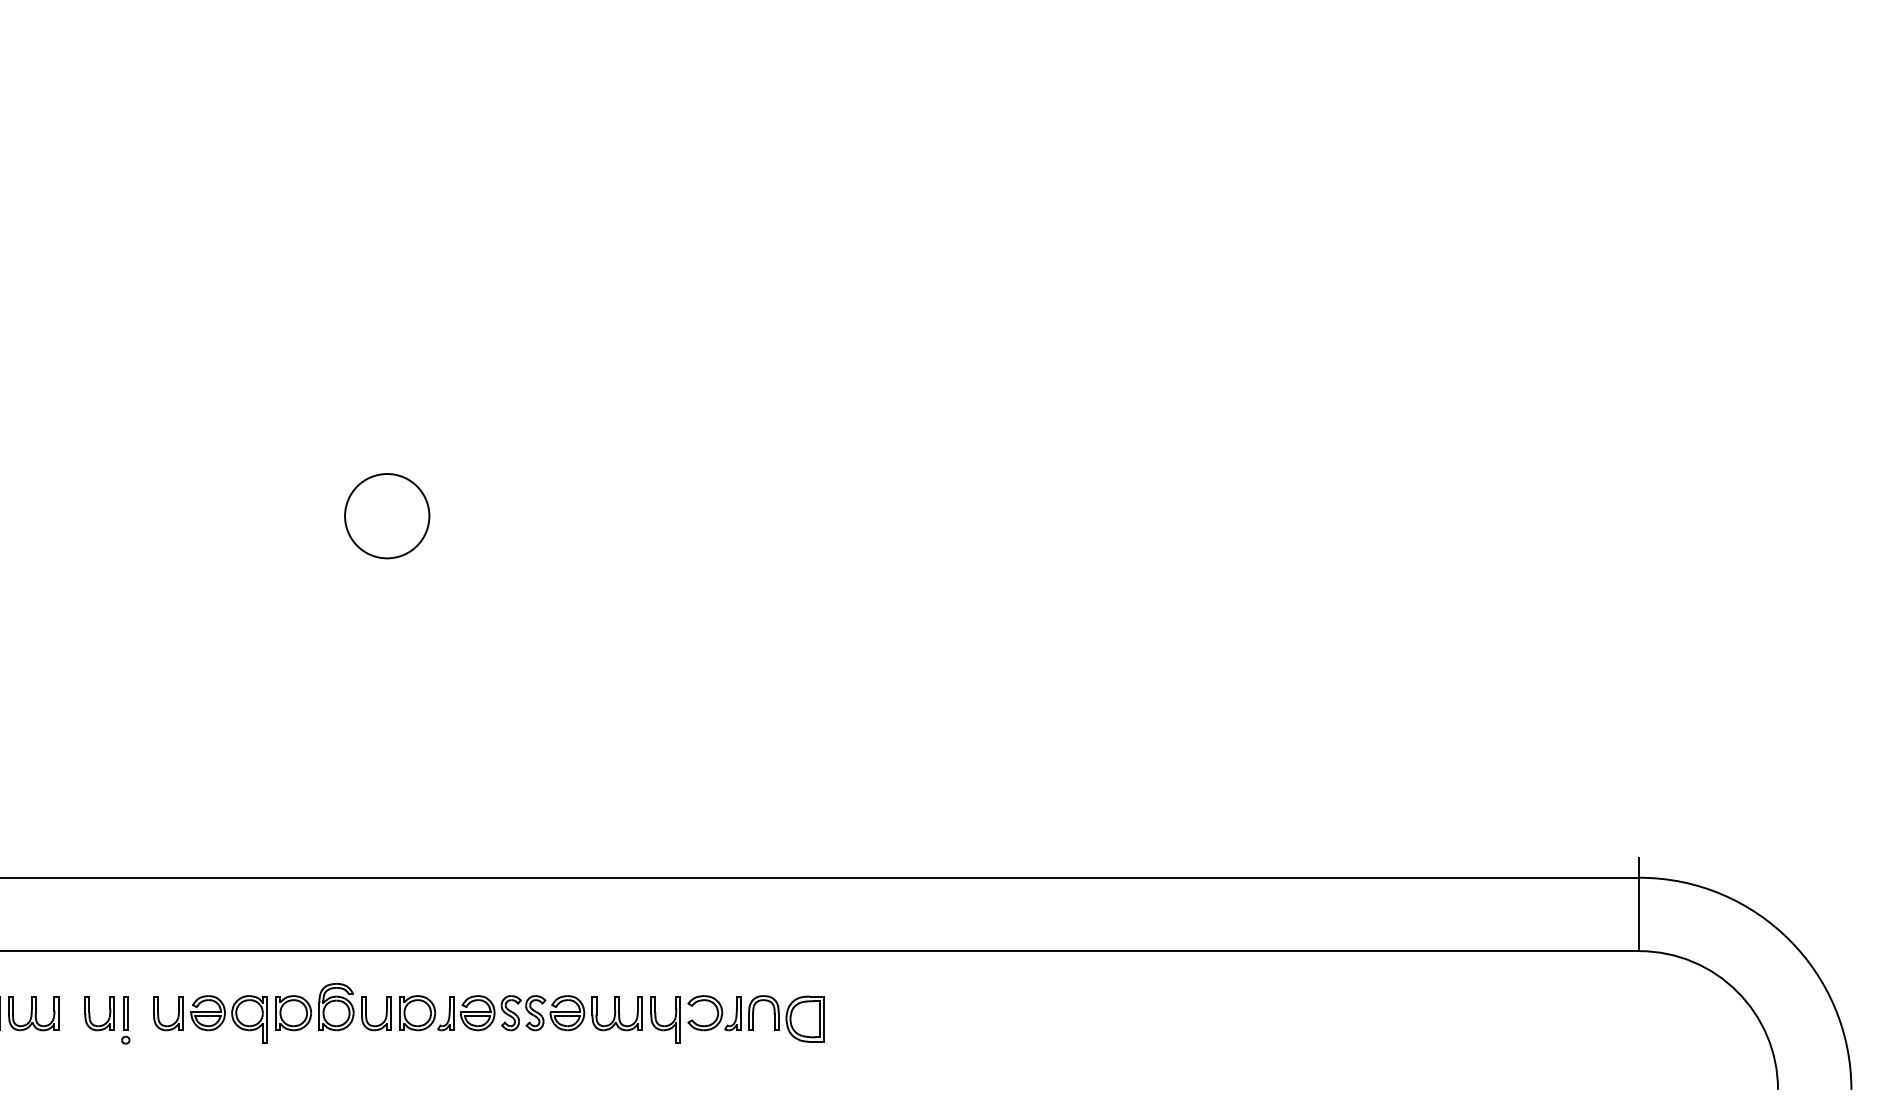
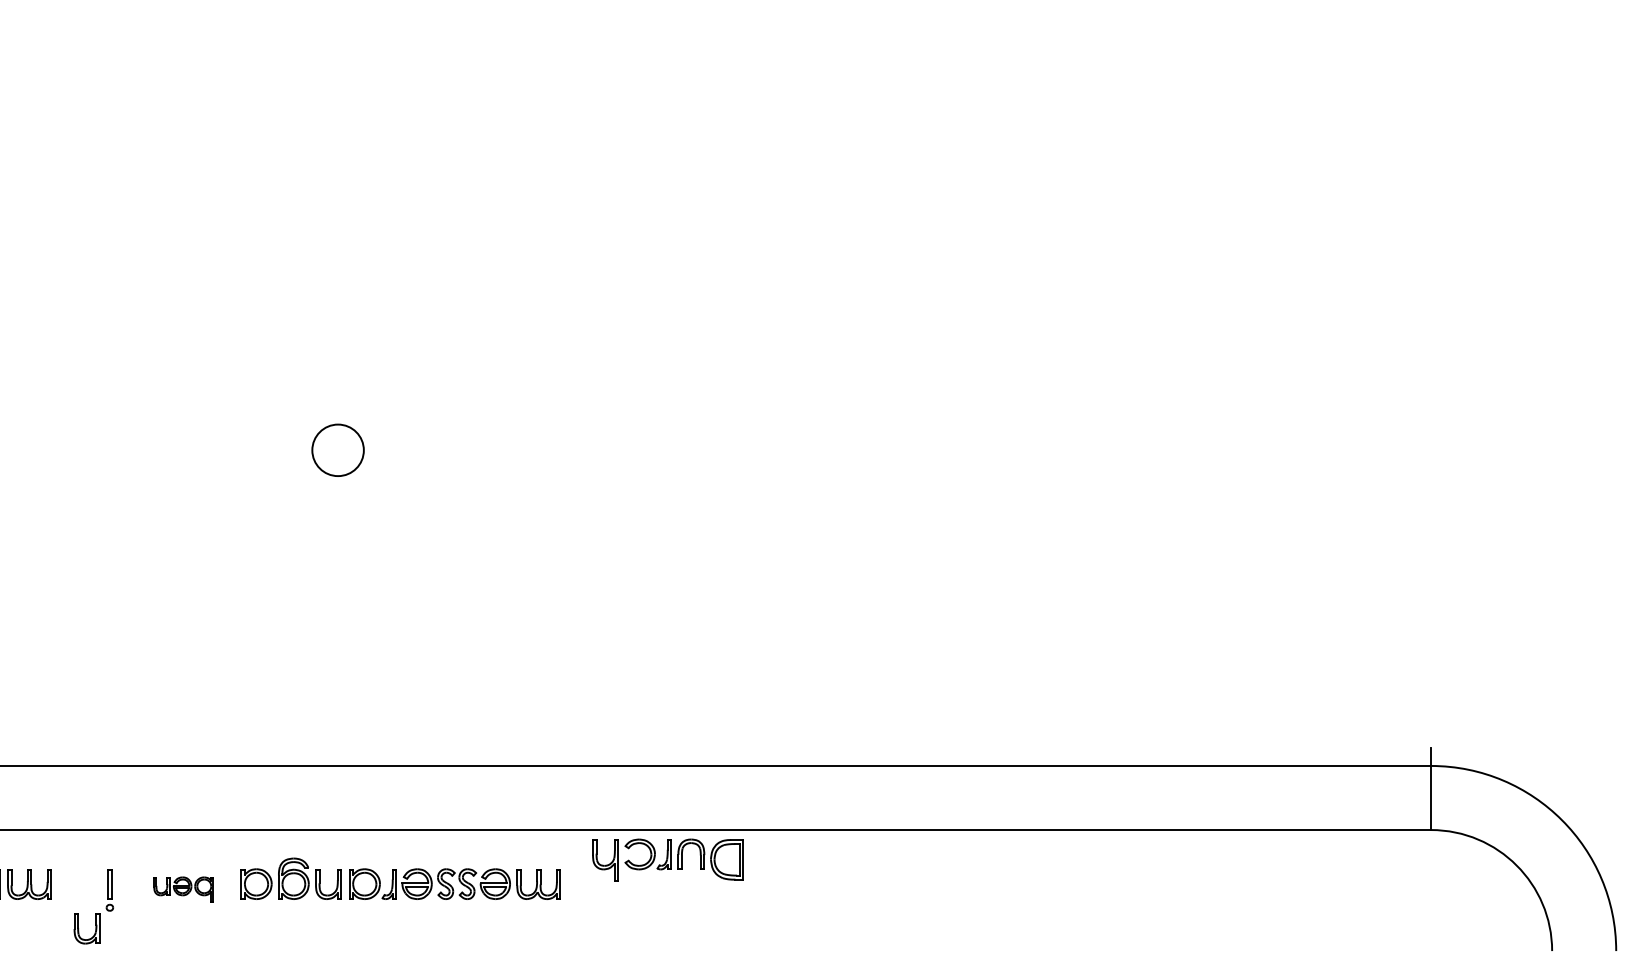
circle: (387, 516) -> (338, 450), size x0.7
part: (90, 1013) -> (79, 928), moved
part: (210, 1019) -> (183, 889), size x0.6
part: (737, 1019) -> (668, 860), moved

